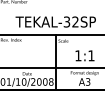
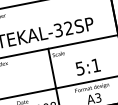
text: (78, 55) -> (80, 68), 1:1 -> 5:1

